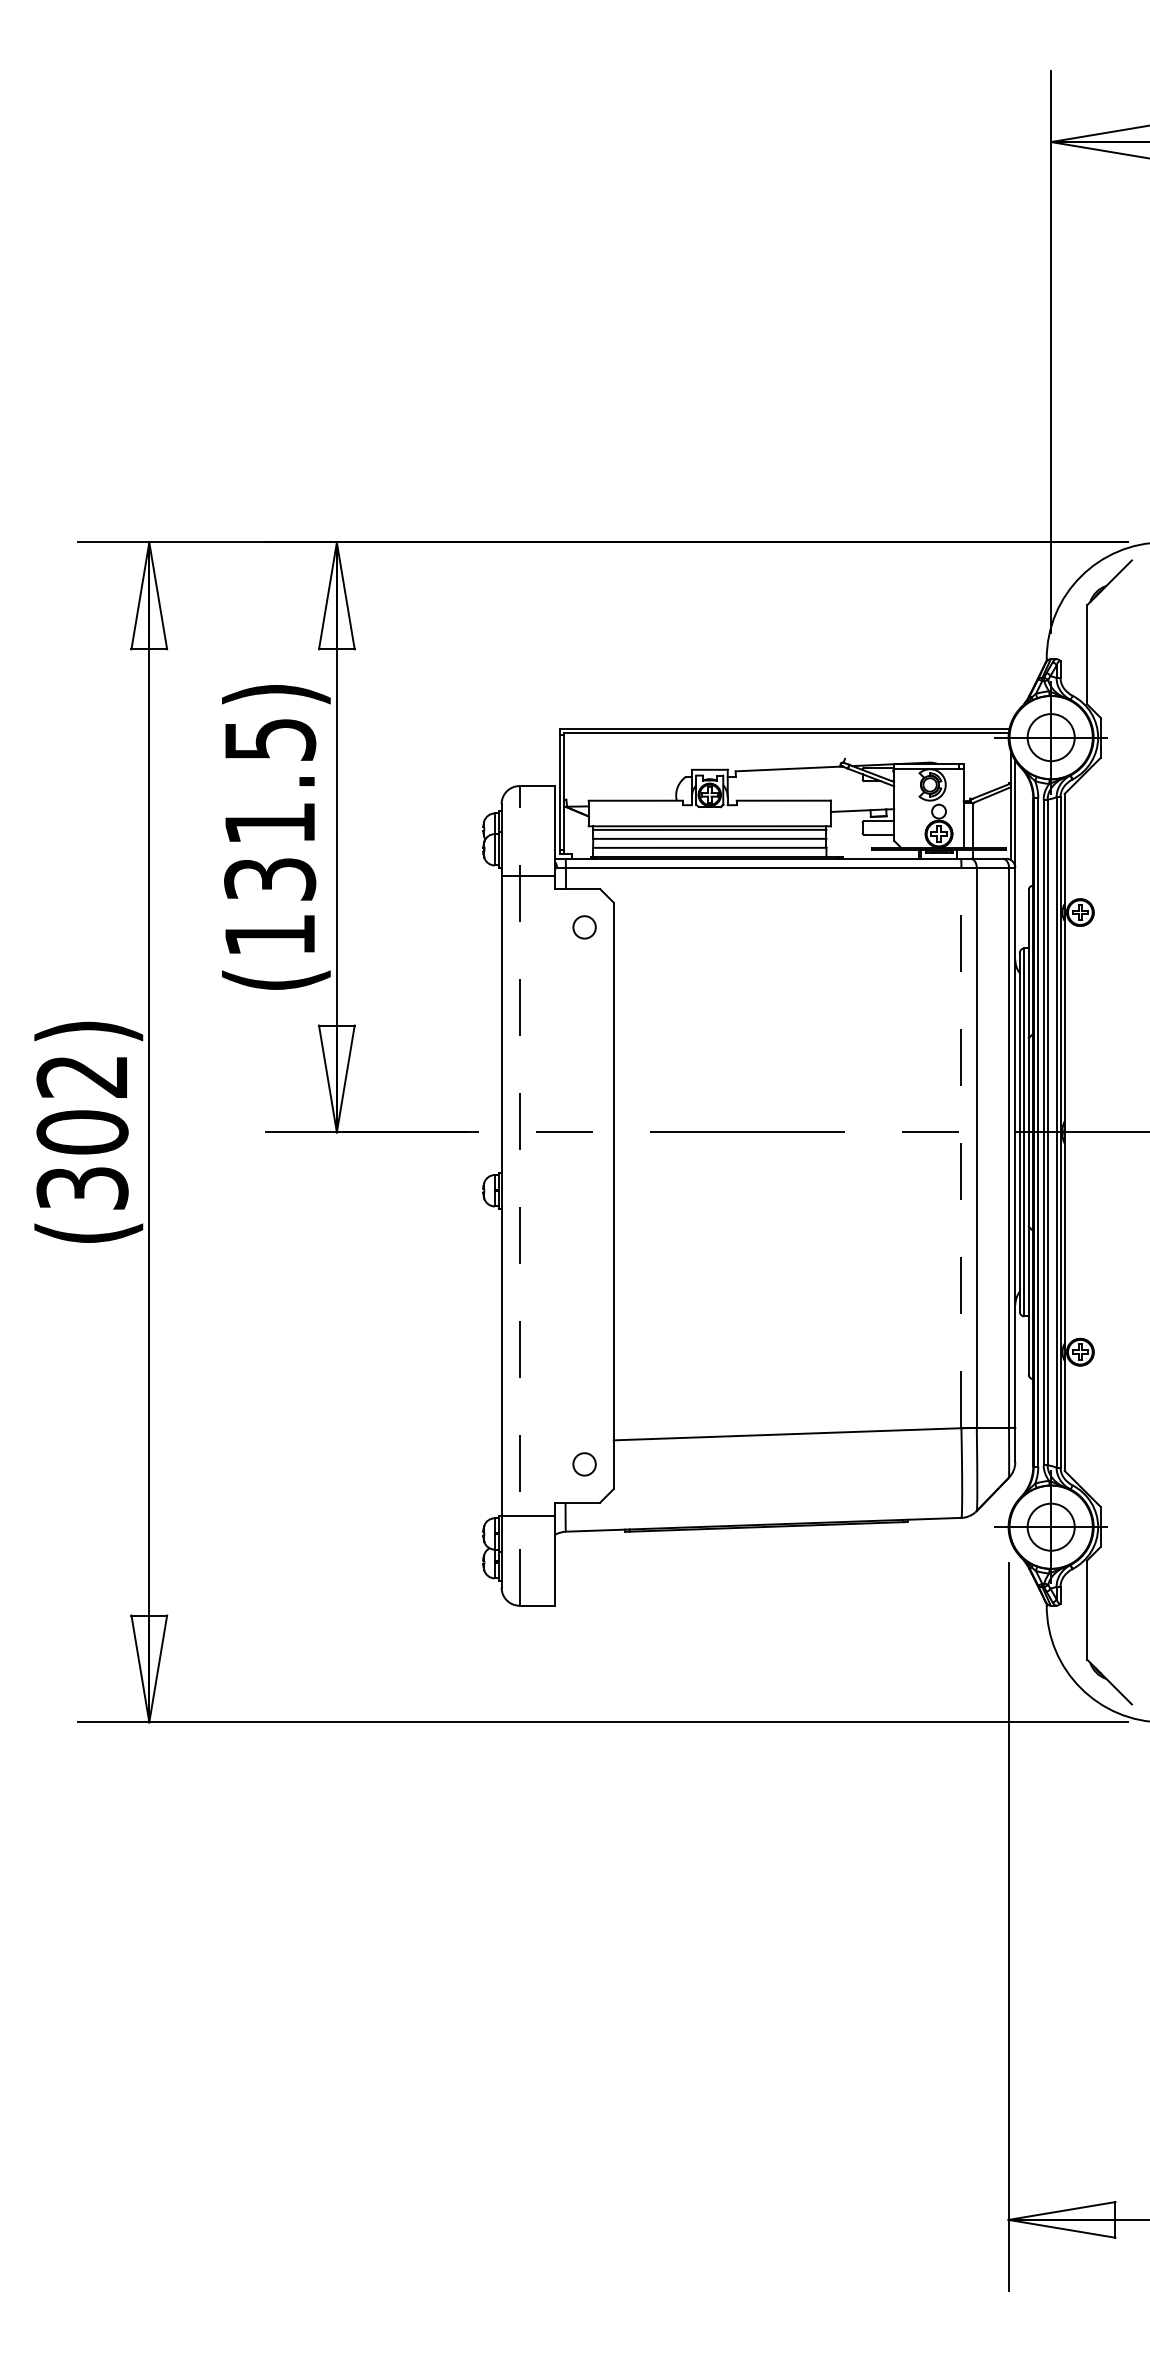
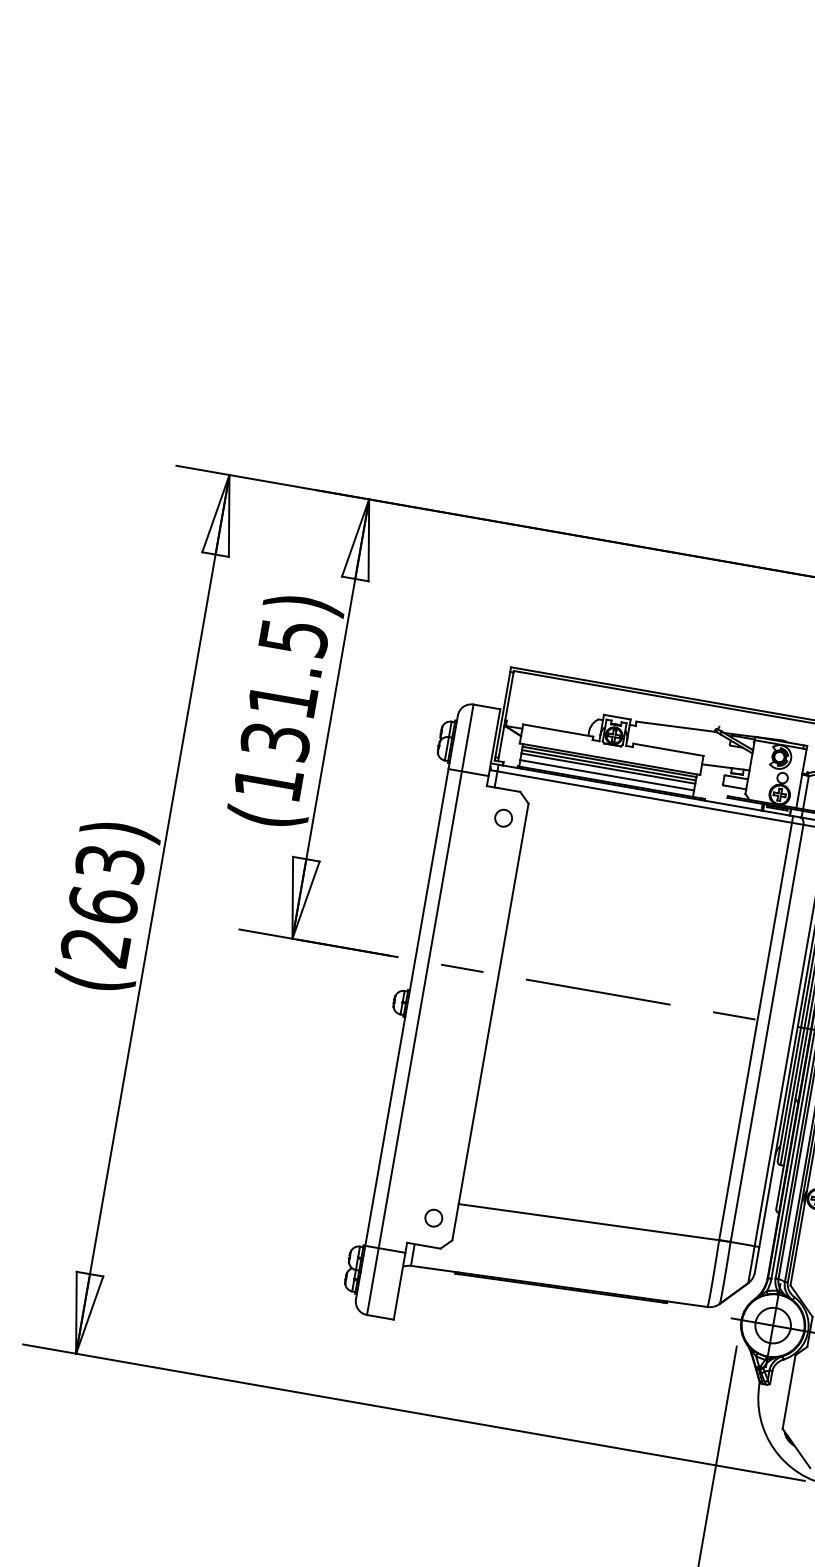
line: (709, 834) -> (608, 765), added
text: (82, 1132) -> (103, 905), (302) -> (263)
line: (961, 1147) -> (755, 1031), dashed -> solid
line: (519, 1195) -> (420, 1009), dashed -> solid

